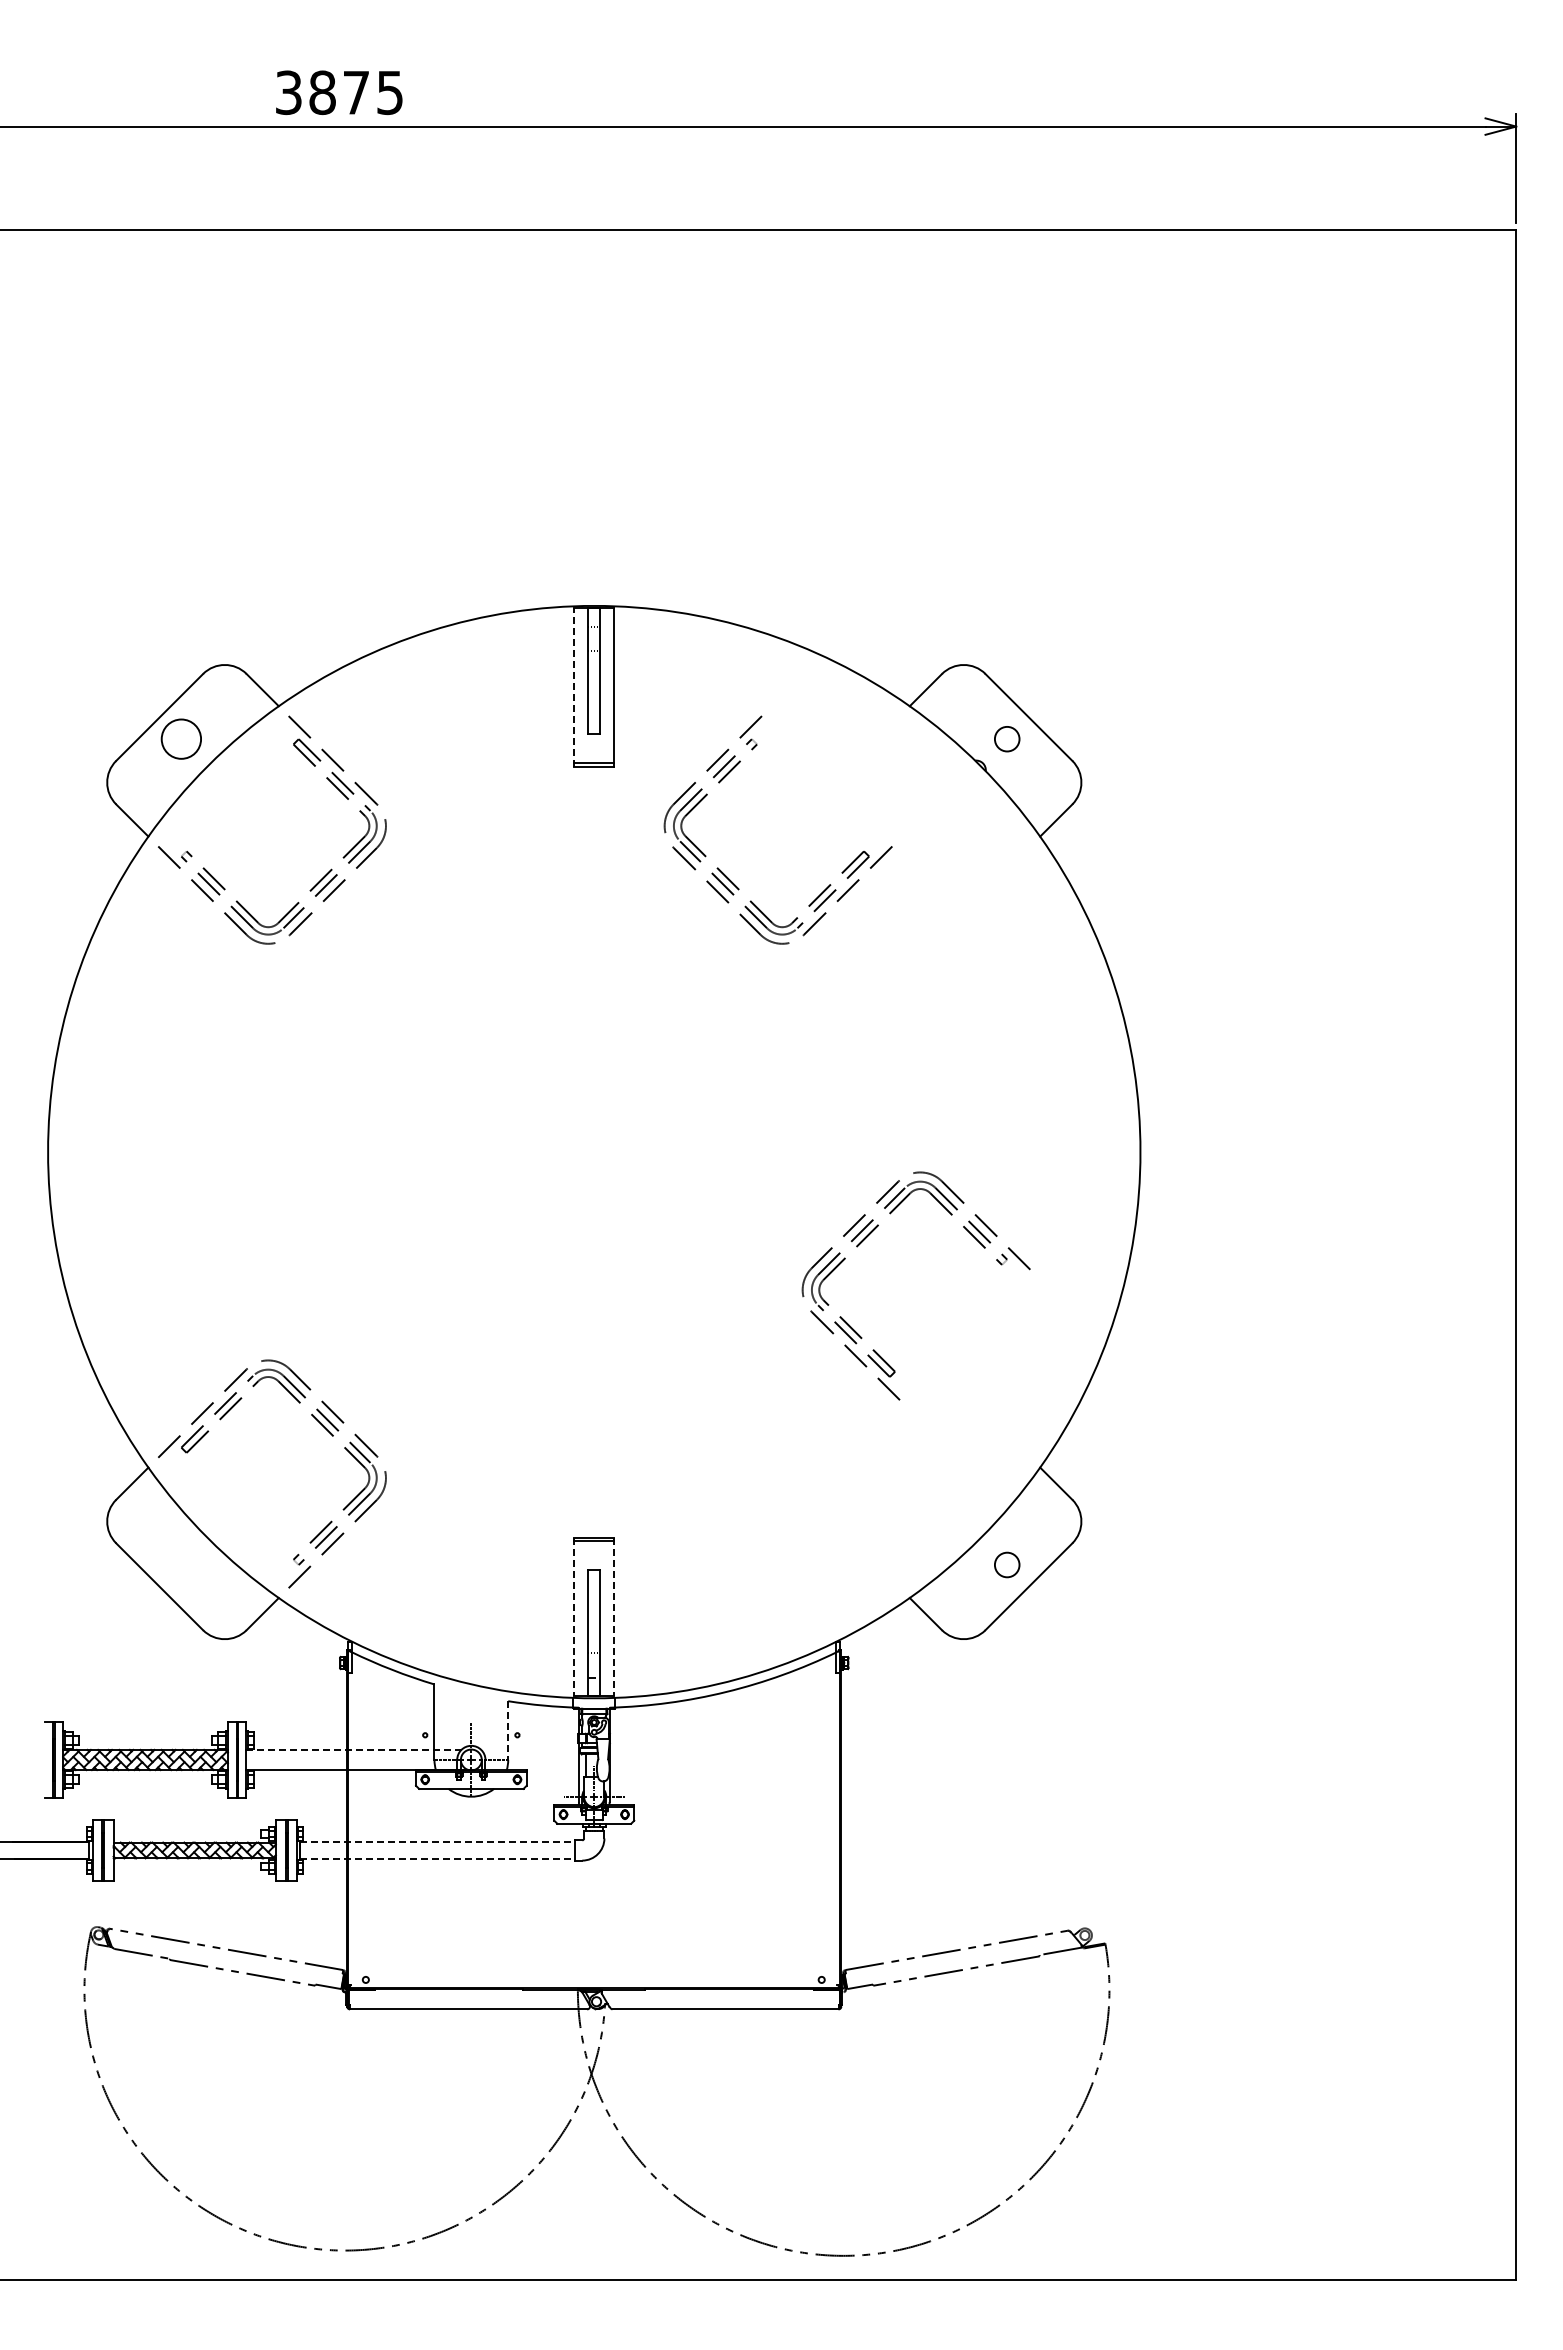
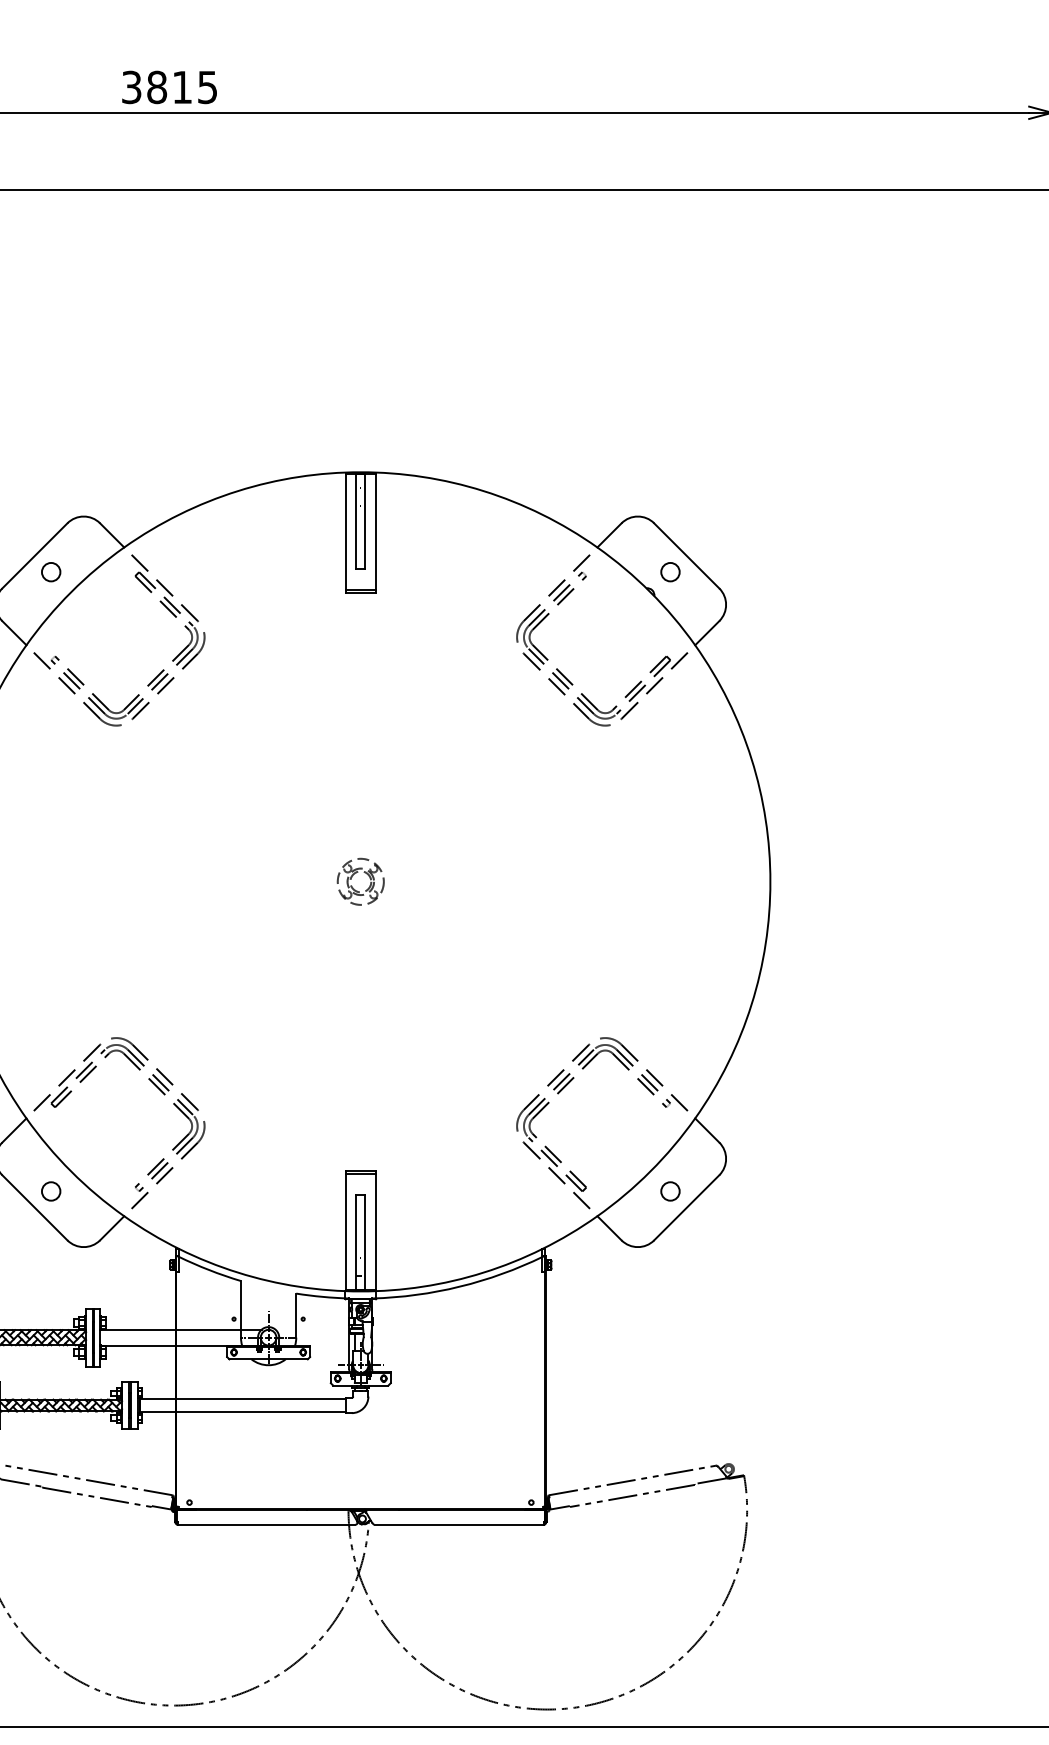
text: (356, 92) -> (182, 87), 3875 -> 3815
line: (574, 686) -> (345, 532), dashed -> solid
circle: (181, 738) -> (51, 571), size x0.62
part: (728, 877) -> (564, 675), moved
part: (585, 1142) -> (354, 874), added
part: (867, 1237) -> (565, 1086), moved
circle: (181, 1564) -> (51, 1191), added
line: (574, 1617) -> (345, 1230), dashed -> solid
line: (614, 1617) -> (375, 1230), dashed -> solid
line: (508, 1731) -> (296, 1316), dashed -> solid
line: (354, 1749) -> (181, 1329), dashed -> solid
line: (438, 1842) -> (243, 1399), dashed -> solid
line: (438, 1858) -> (243, 1411), dashed -> solid

